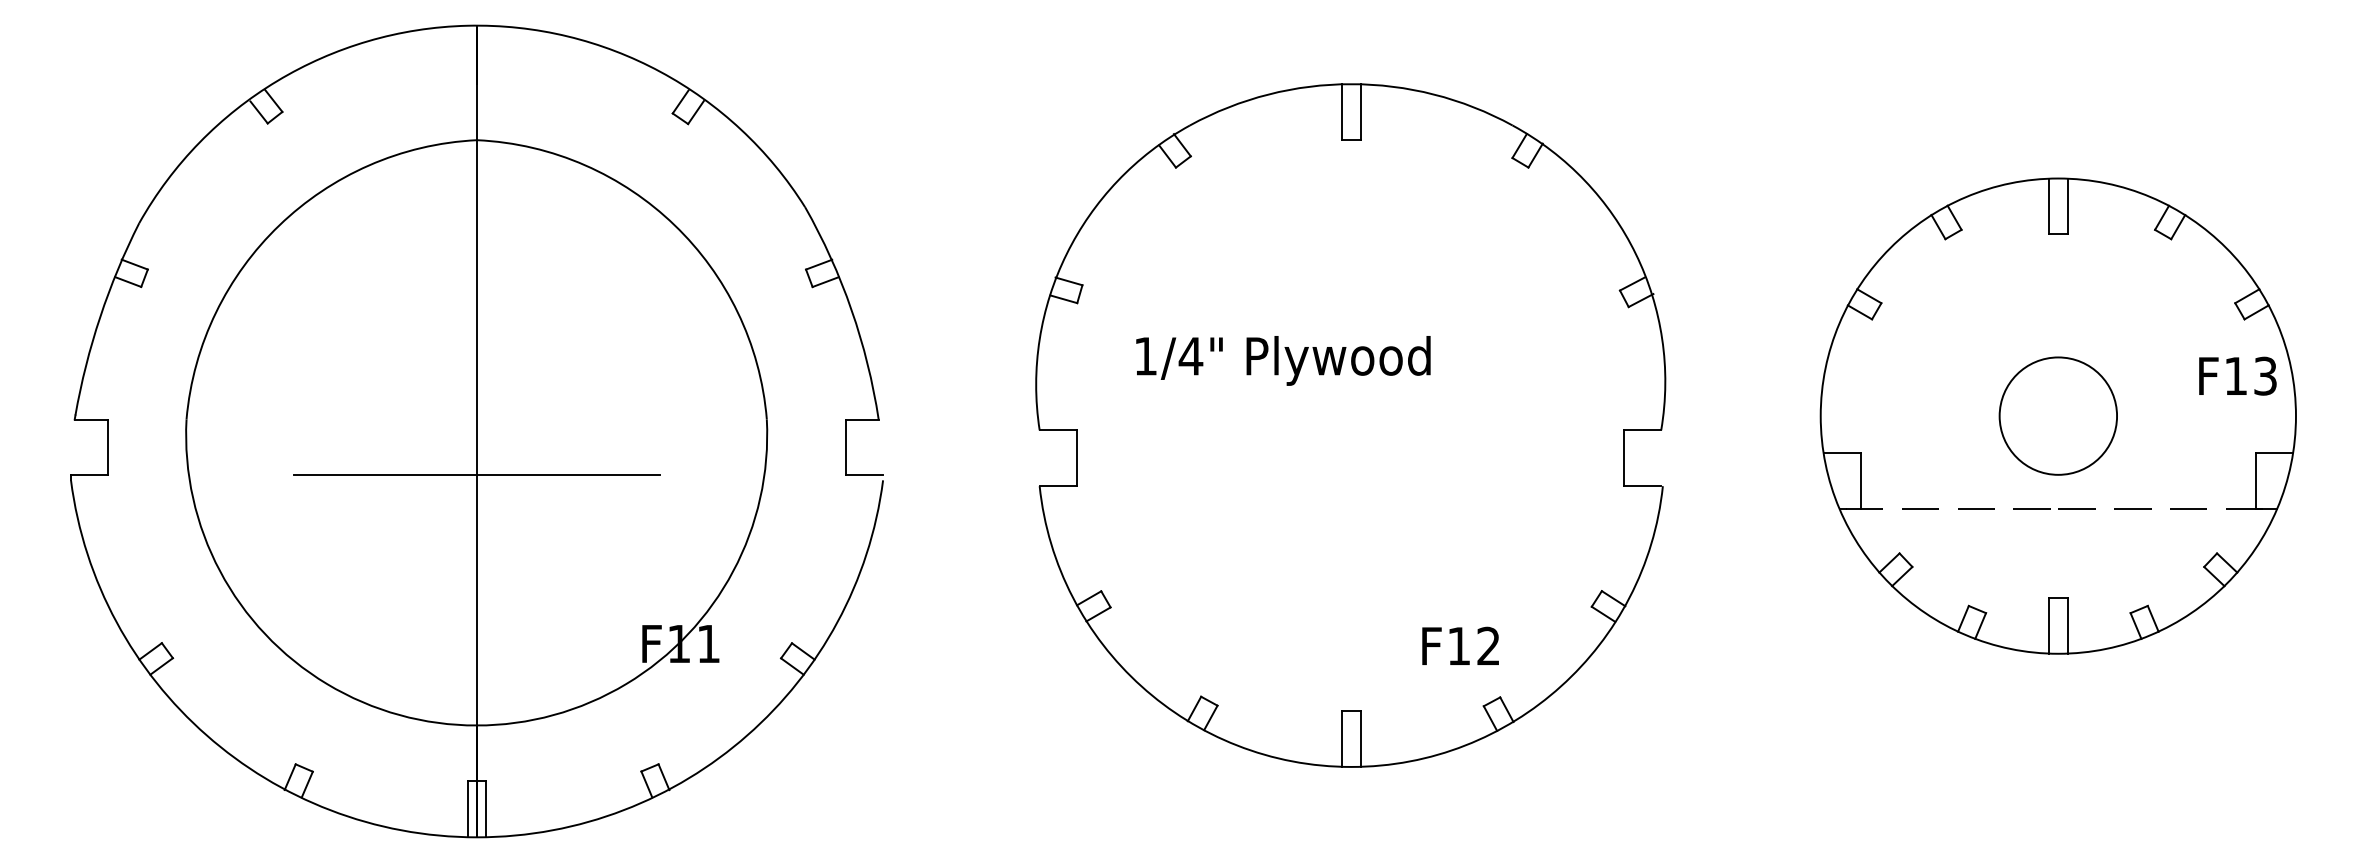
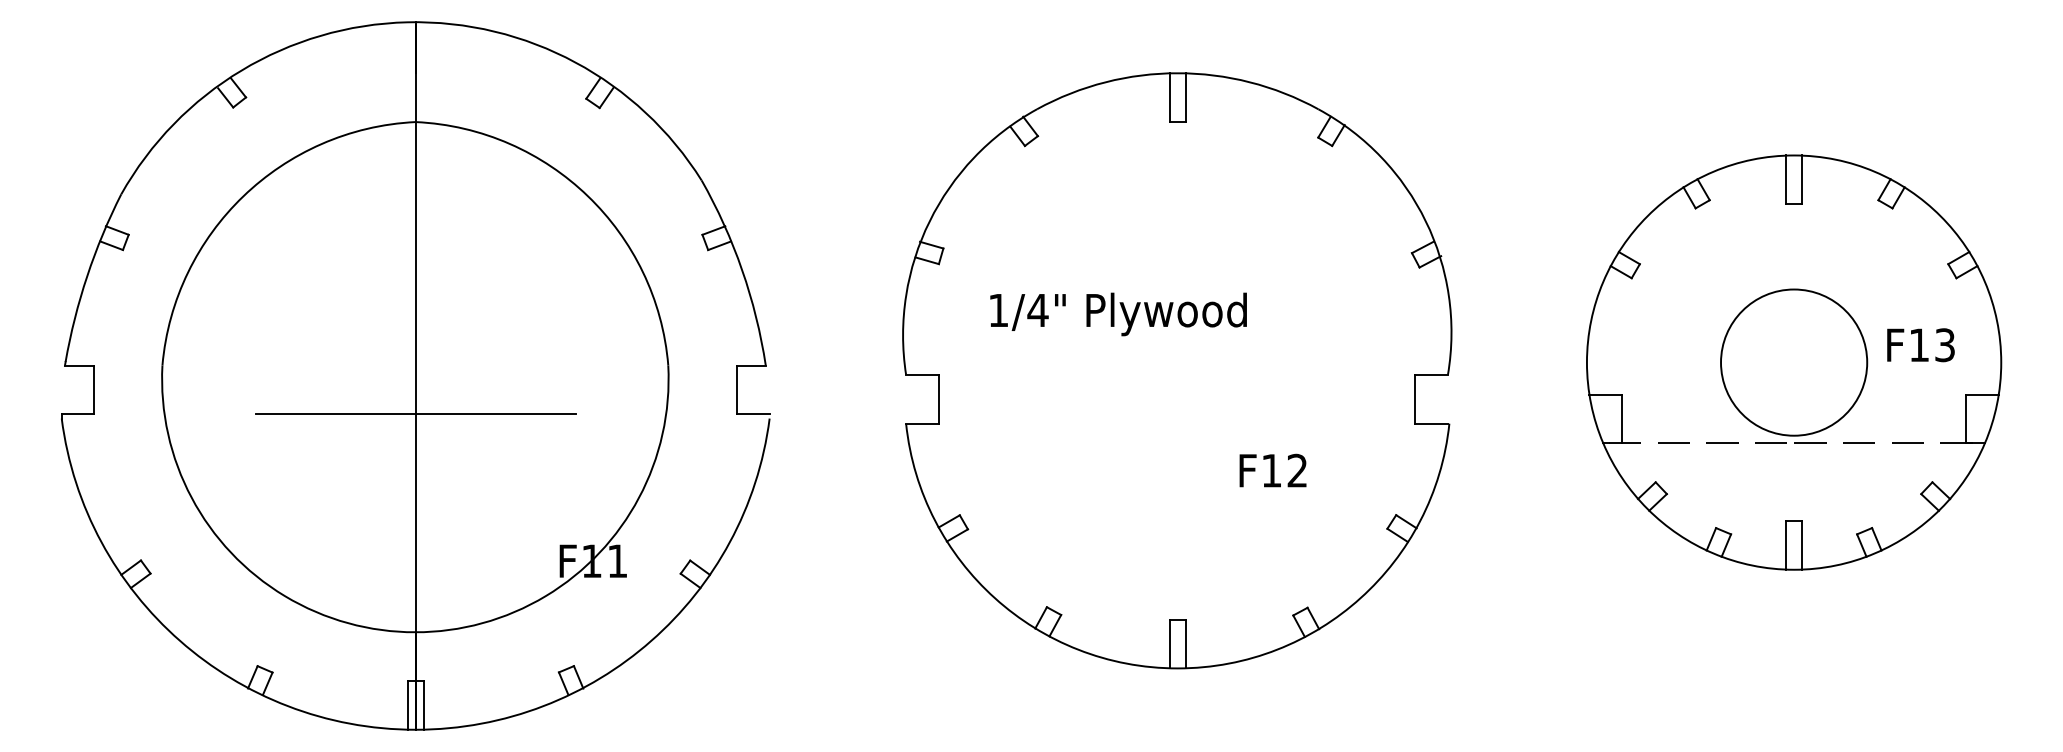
text: (2237, 375) -> (1920, 344), moved
circle: (2058, 416) -> (1794, 362), size x1.43
text: (1460, 645) -> (1272, 470), moved

